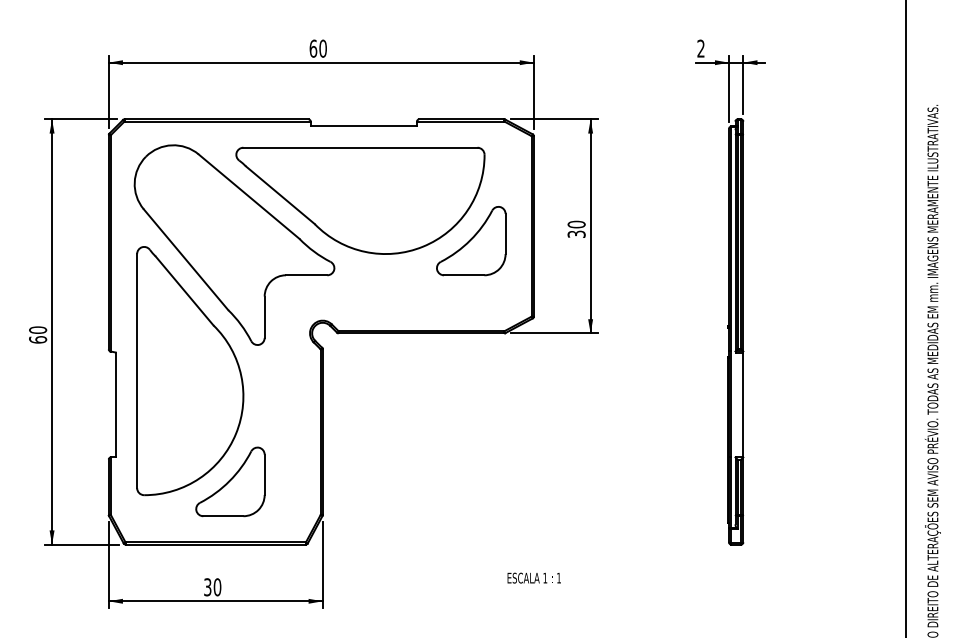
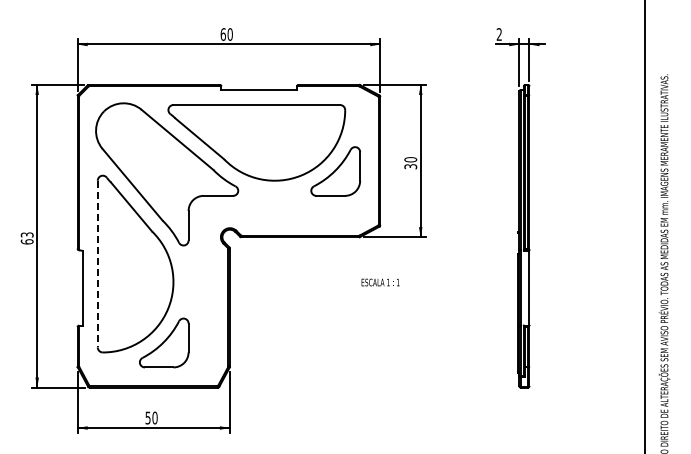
text: (37, 329) -> (26, 234), 60 -> 63
line: (136, 371) -> (97, 264), solid -> dashed
text: (534, 578) -> (380, 282), moved
text: (206, 585) -> (147, 416), 30 -> 50

